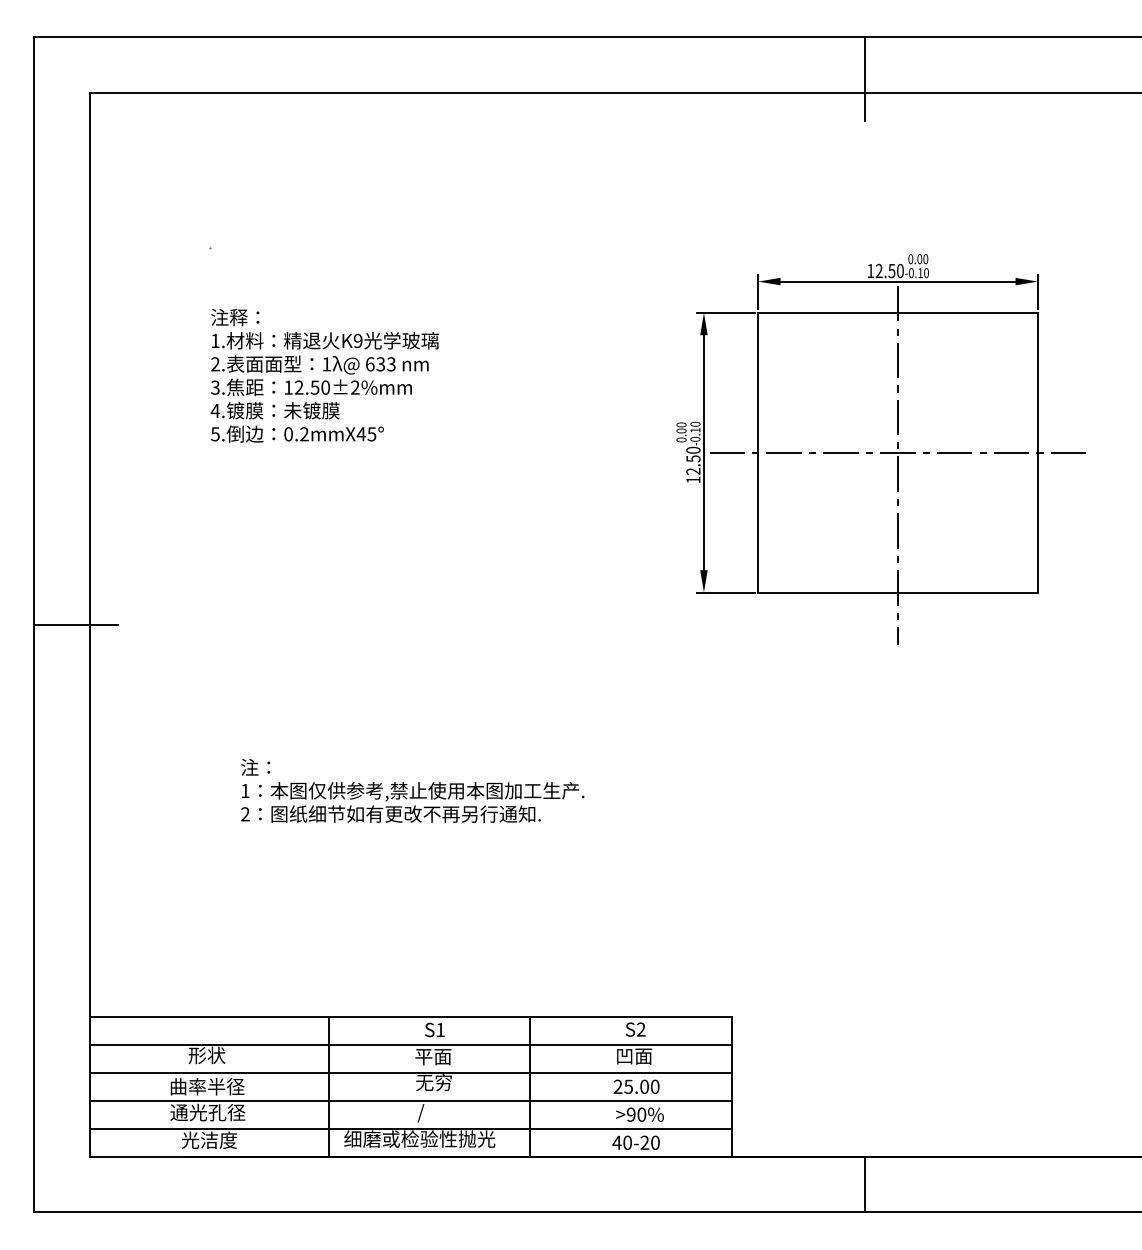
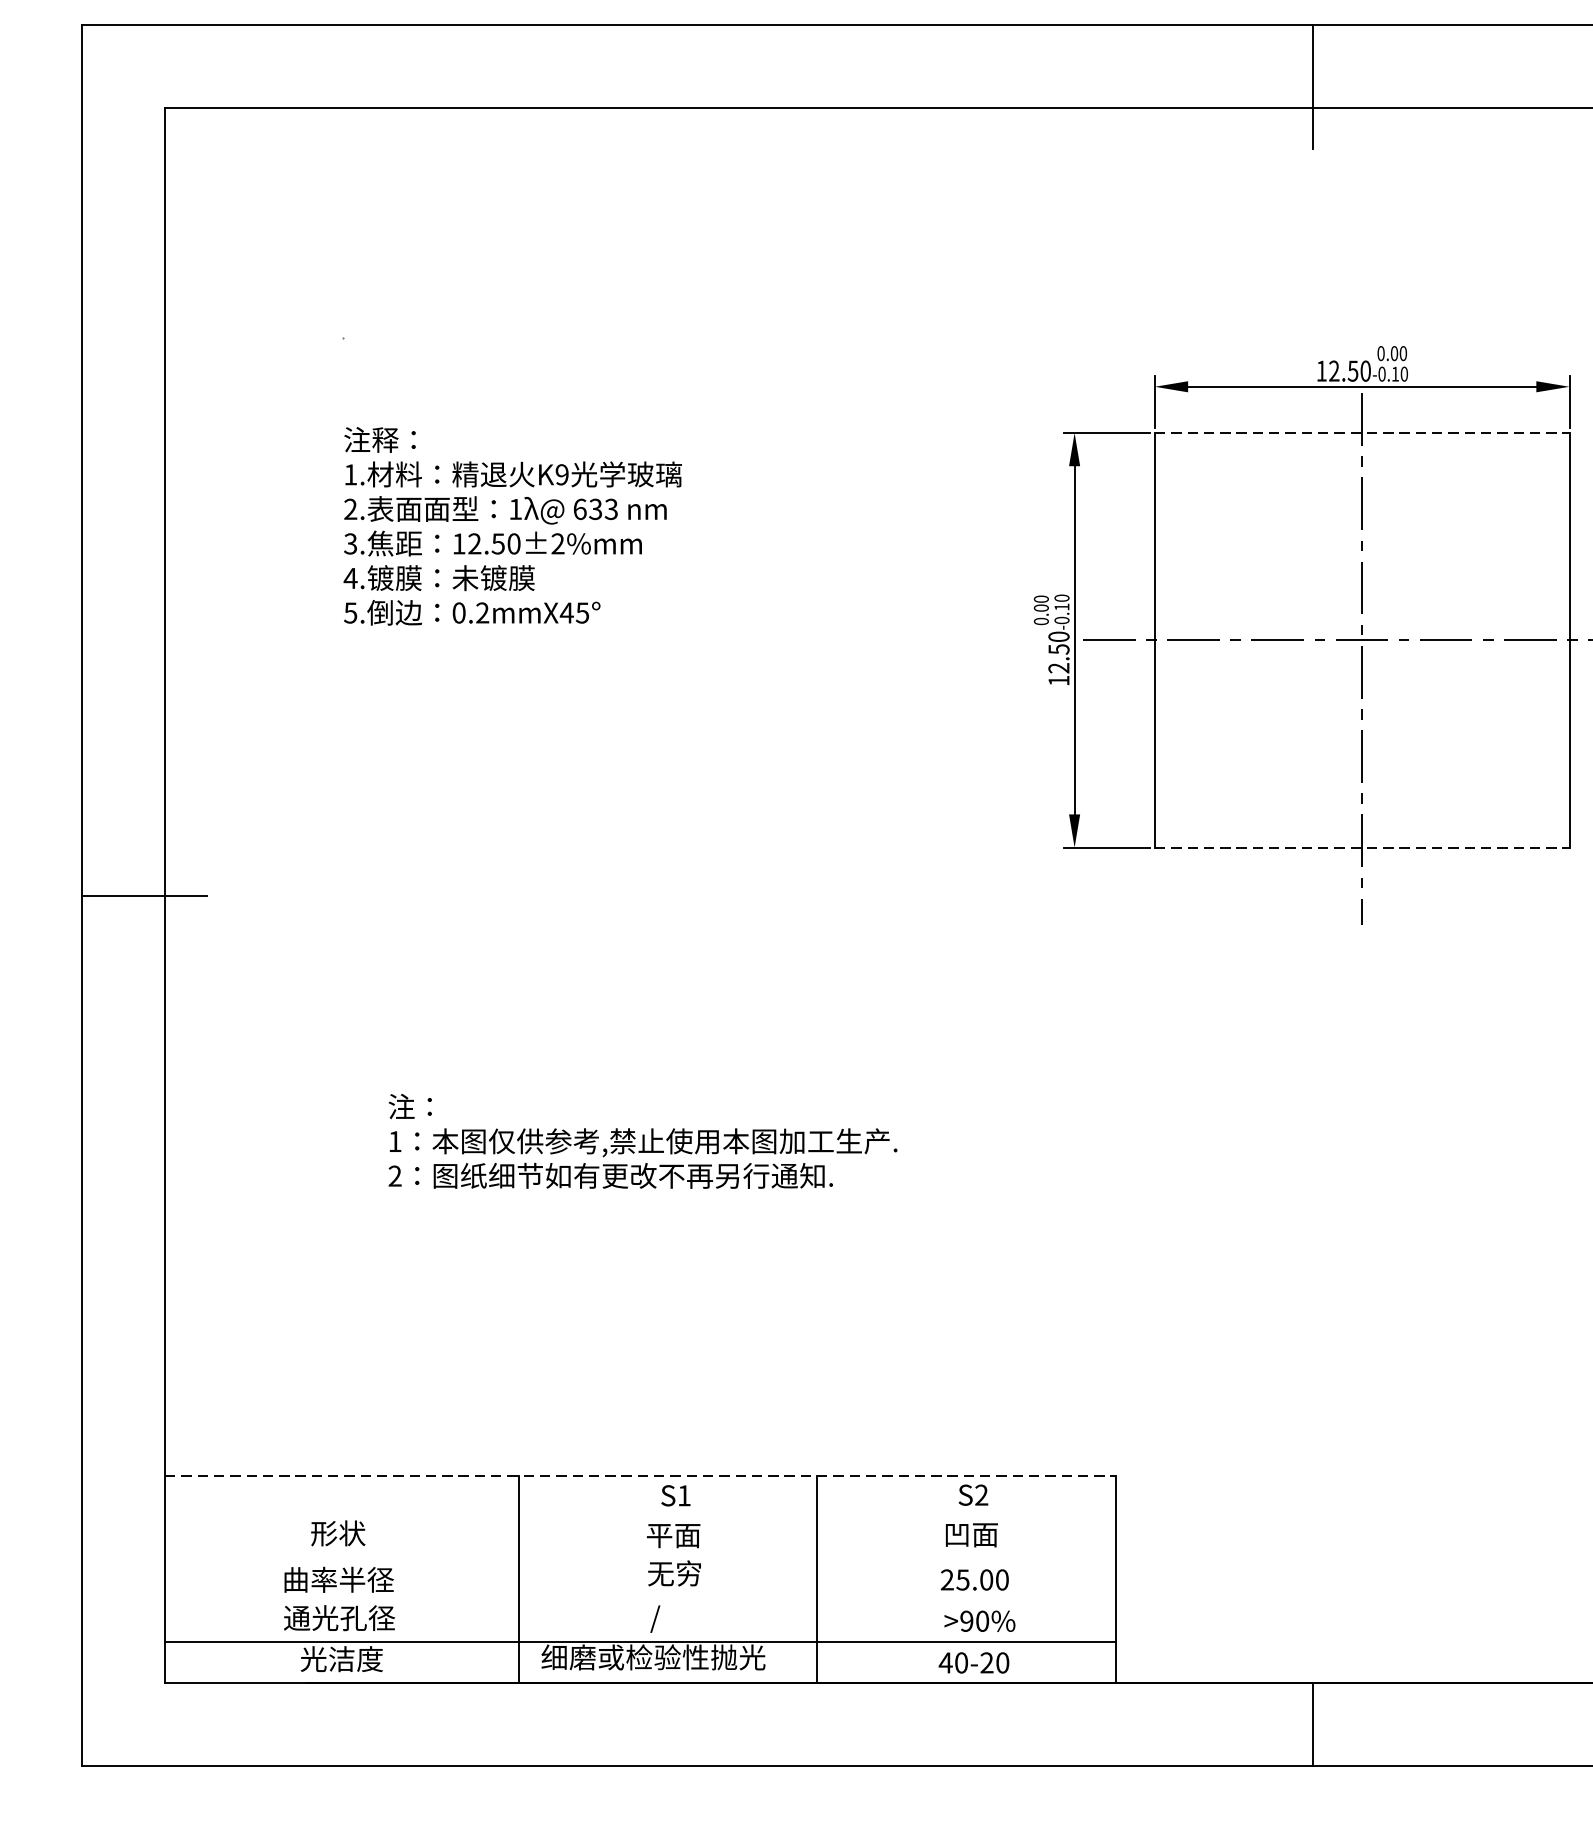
line: (898, 312) -> (1362, 432), solid -> dashed
line: (898, 592) -> (1362, 847), solid -> dashed
line: (410, 1016) -> (639, 1475), solid -> dashed
line: (410, 1044) -> (639, 1517), removed
line: (410, 1072) -> (639, 1558), removed
line: (410, 1100) -> (639, 1600), removed

